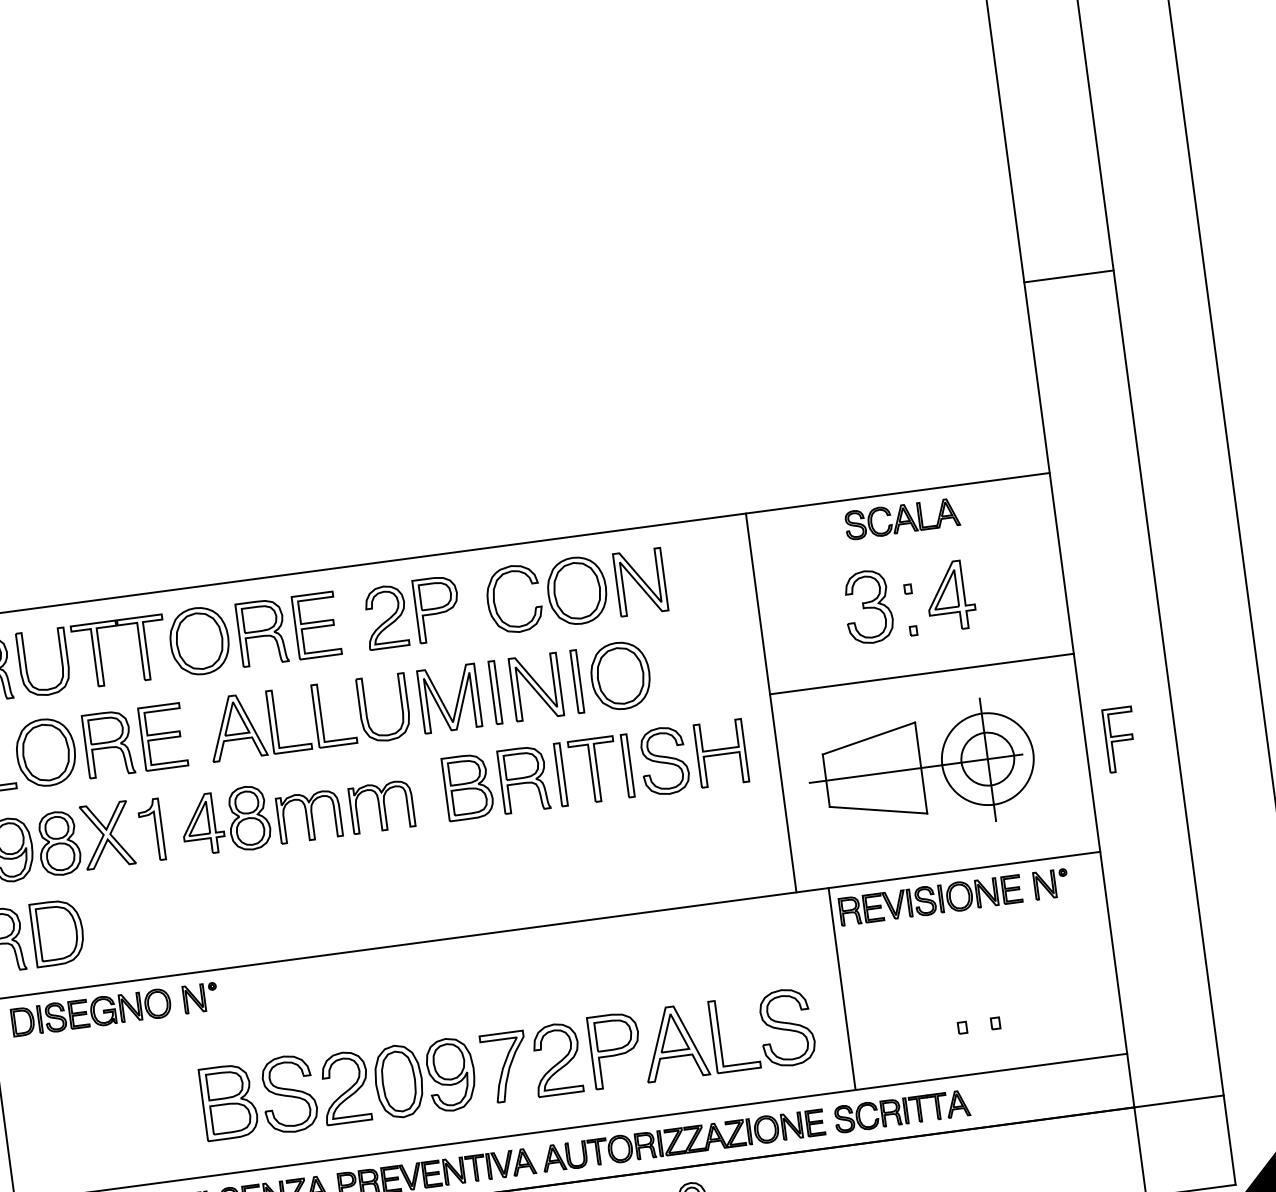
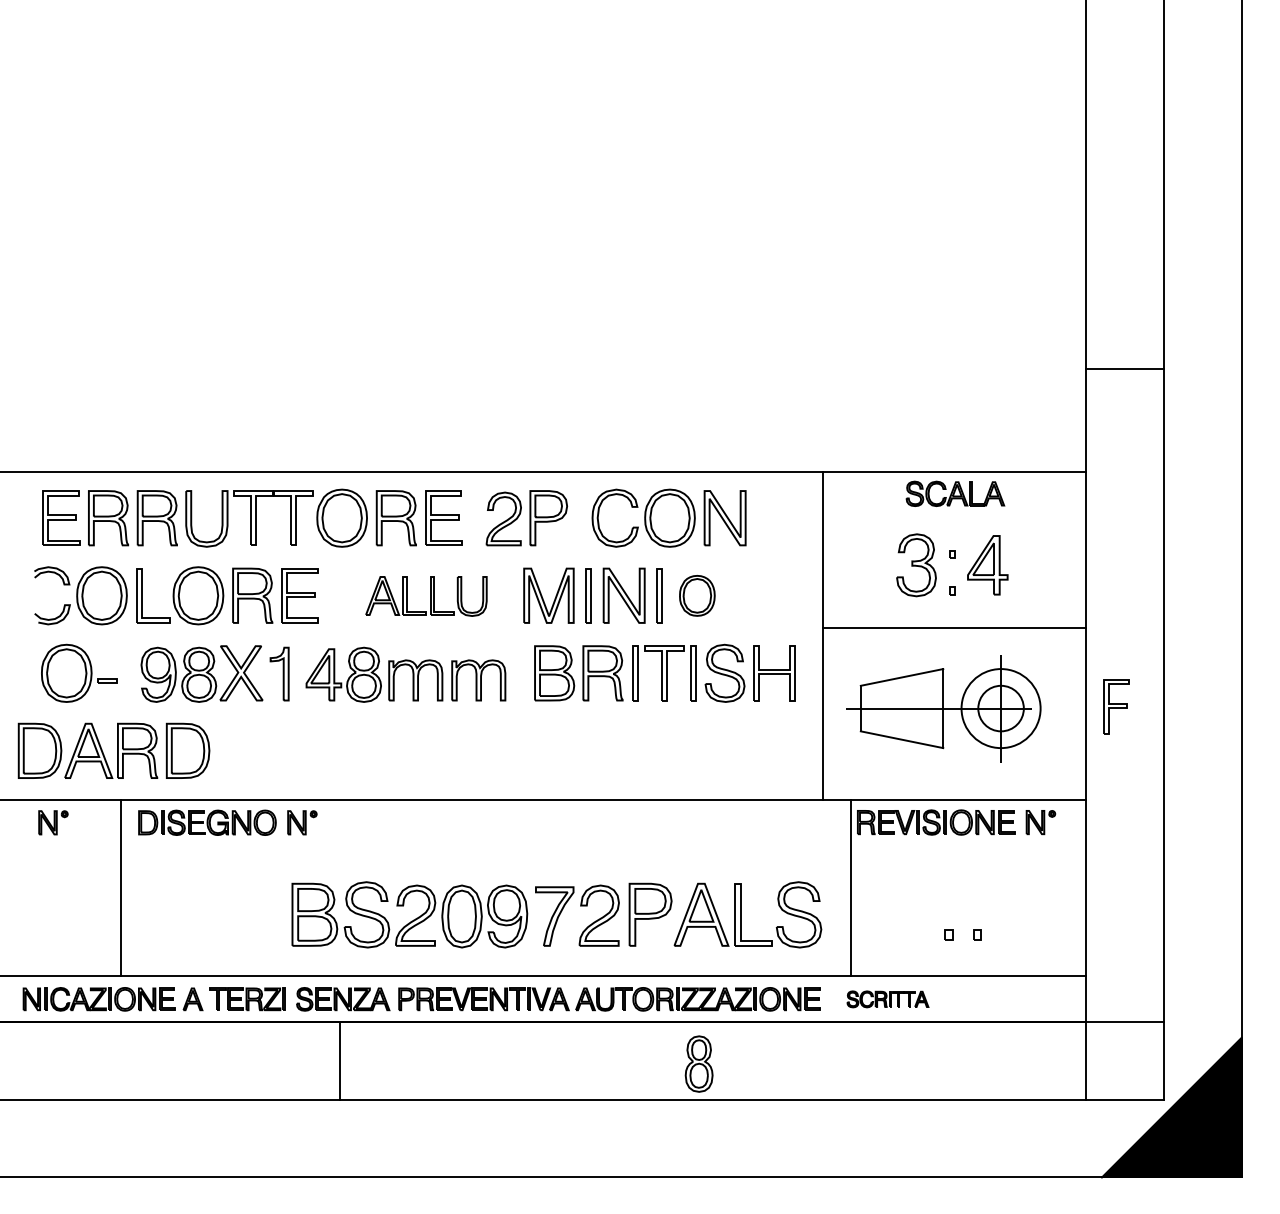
line: (1069, 276) -> (1125, 369), moved
part: (620, 675) -> (697, 595), size x0.7
part: (308, 718) -> (426, 596), size x0.7
part: (901, 1111) -> (887, 999), size x0.7

